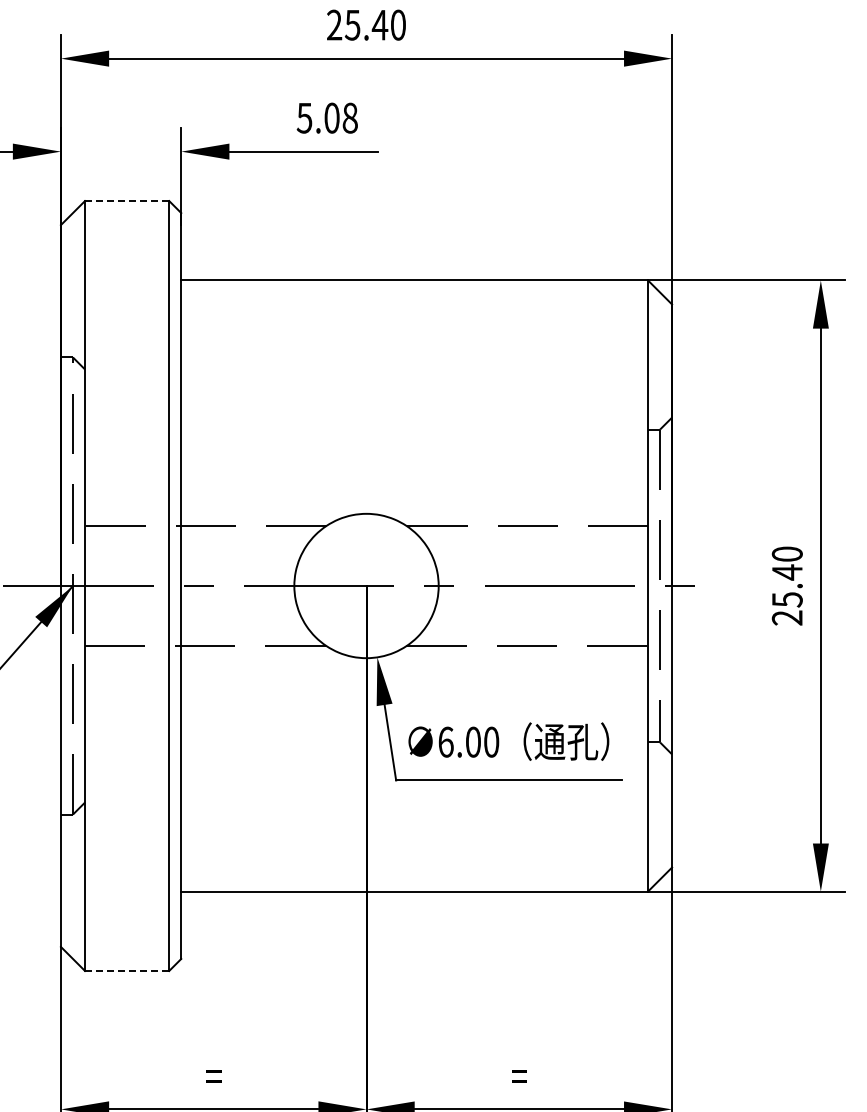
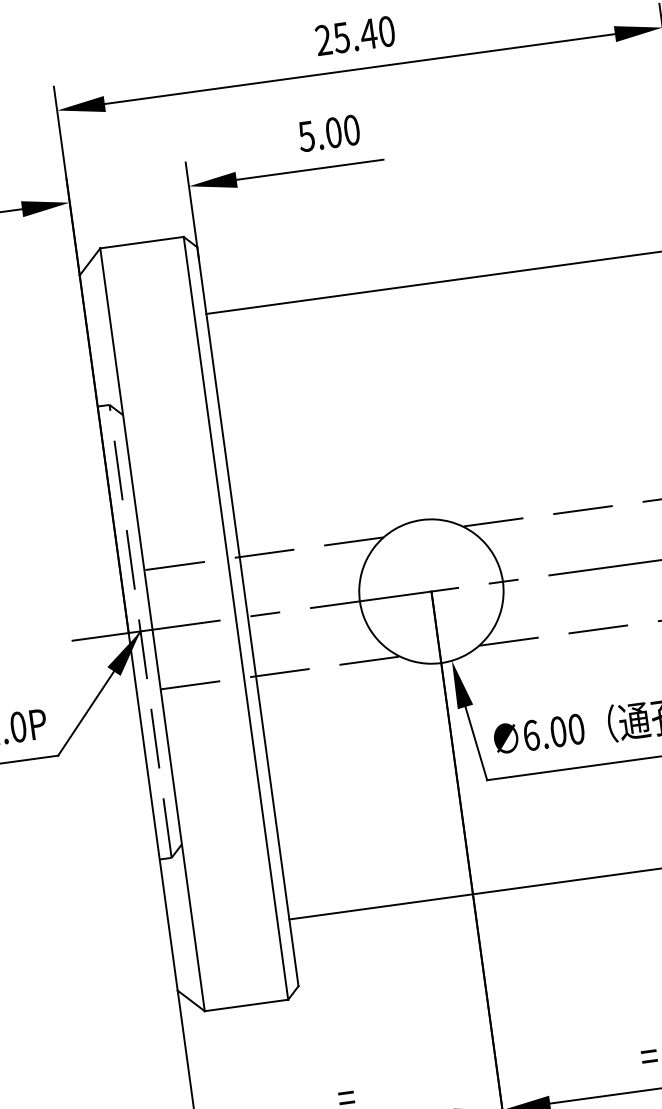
text: (349, 118) -> (351, 130), 5.08 -> 5.00
line: (126, 201) -> (141, 243), dashed -> solid
line: (127, 970) -> (246, 1004), dashed -> solid

